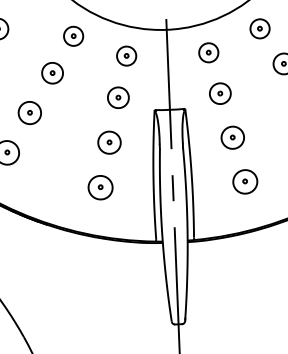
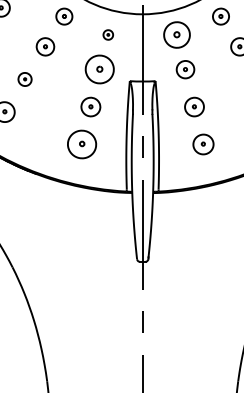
part: (209, 52) -> (177, 34), size x1.6
part: (126, 55) -> (108, 34), size x0.6
part: (117, 97) -> (99, 69), size x1.6
part: (29, 113) -> (24, 79), size x0.7
part: (100, 187) -> (81, 144), size x1.4

